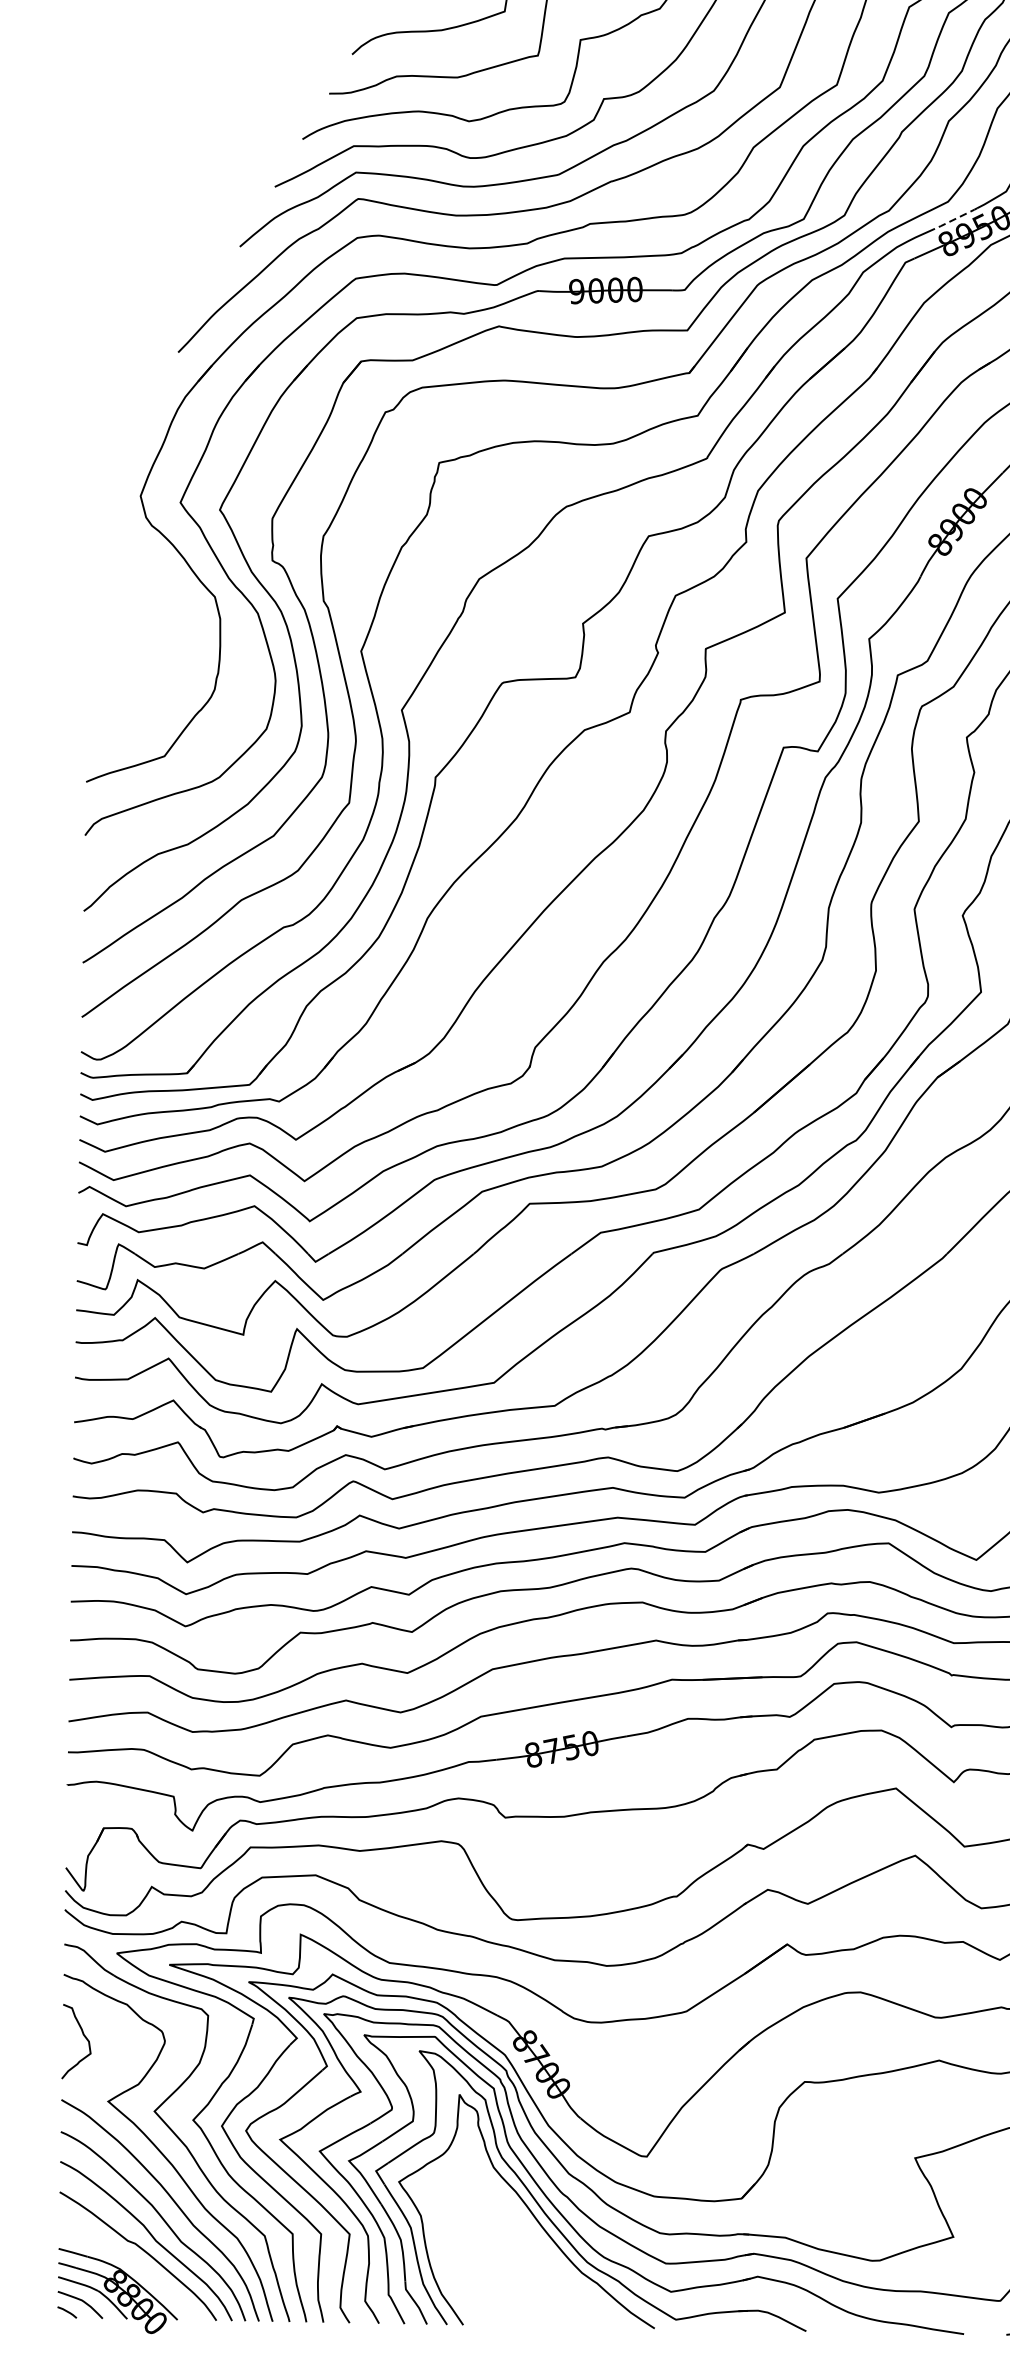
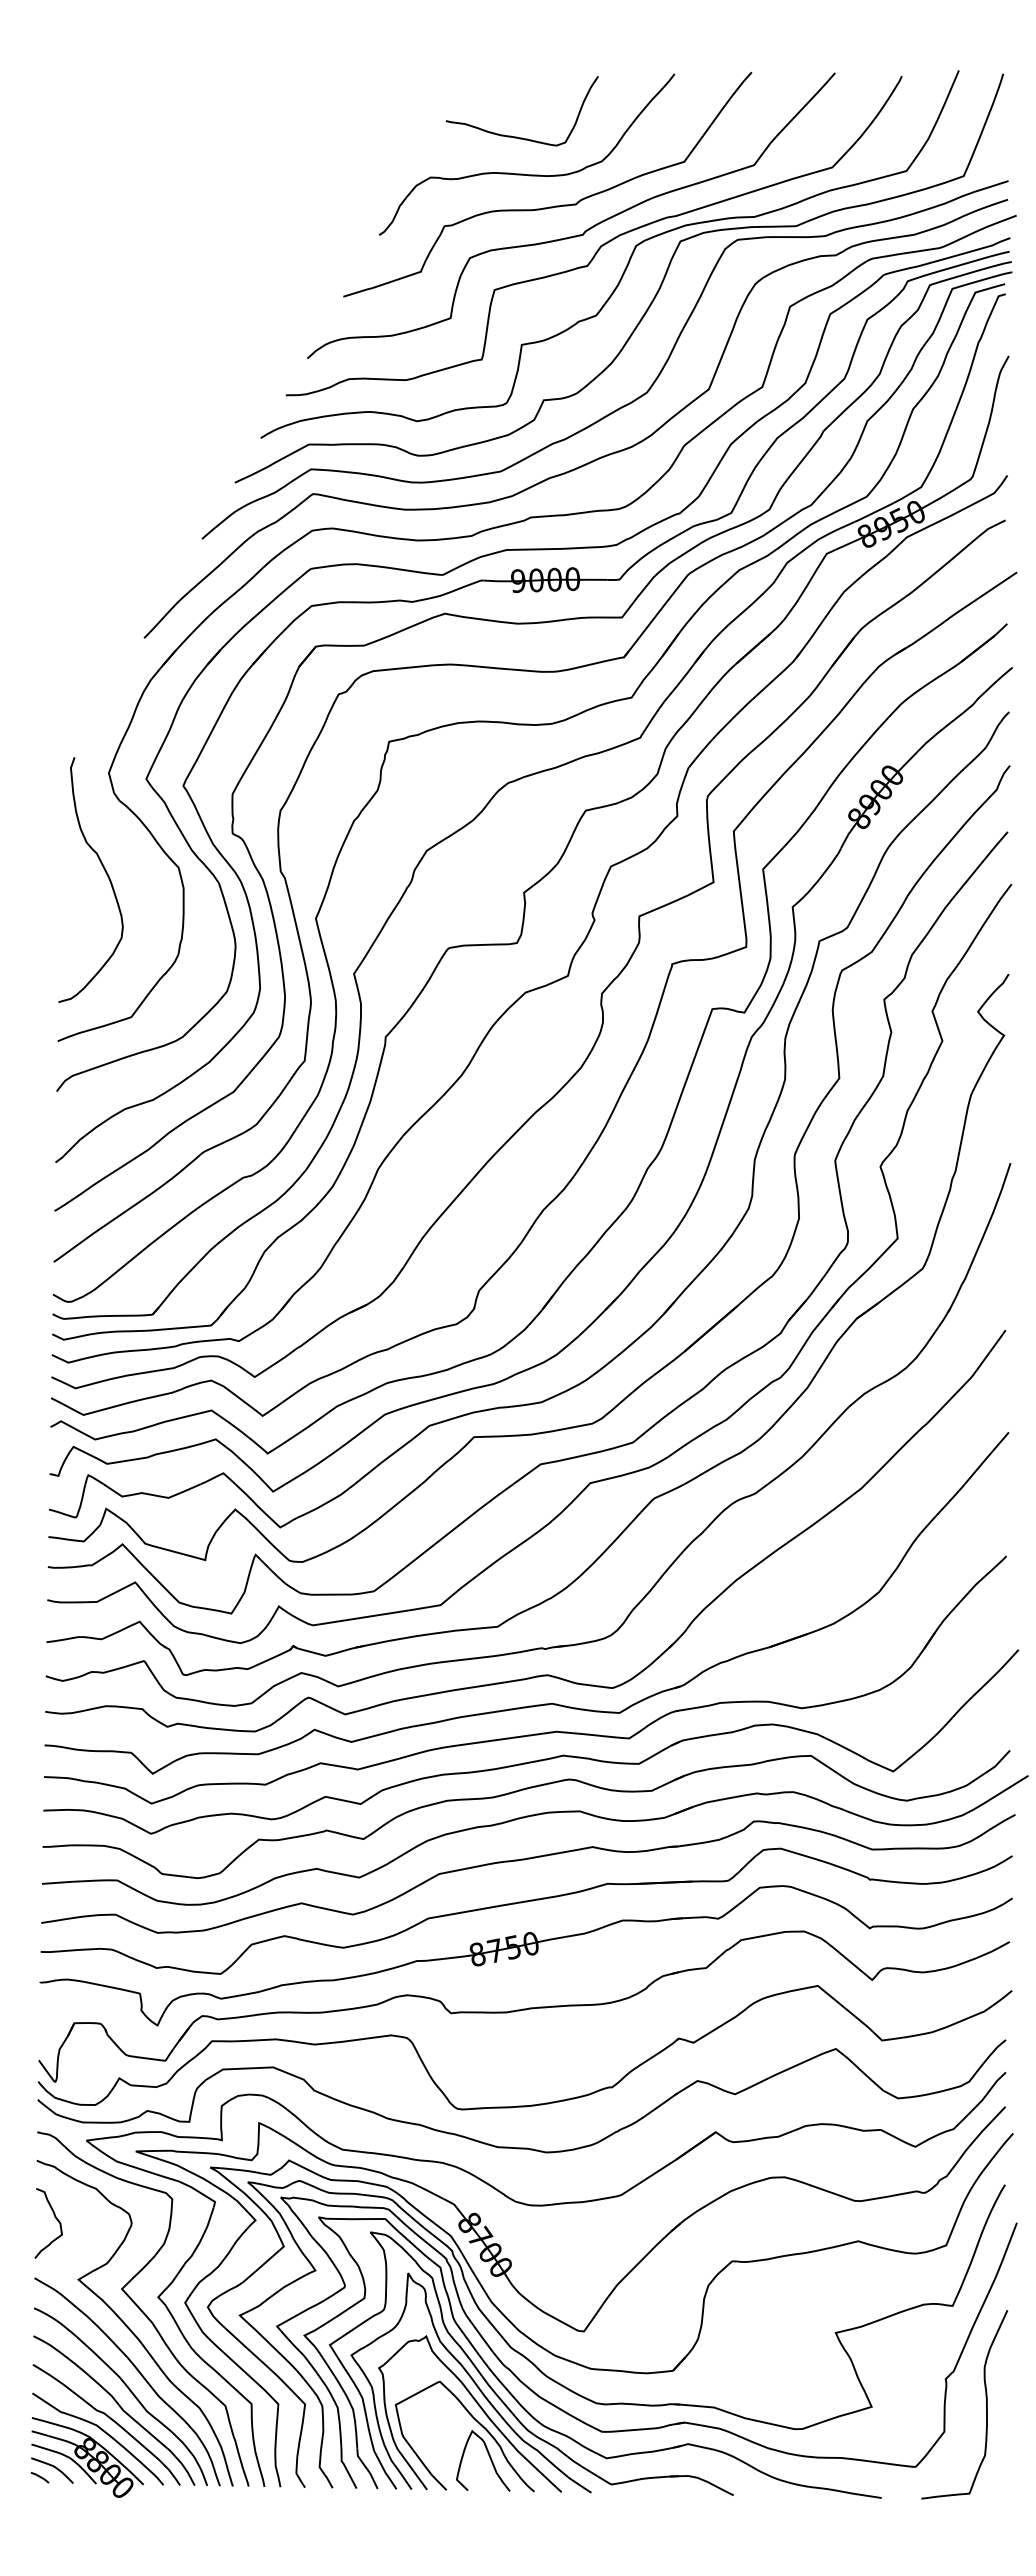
line: (955, 218) -> (873, 512), dashed -> solid
curve: (135, 601) -> (104, 871), added
part: (524, 2244) -> (469, 2413), added
part: (133, 2263) -> (102, 2431), added

